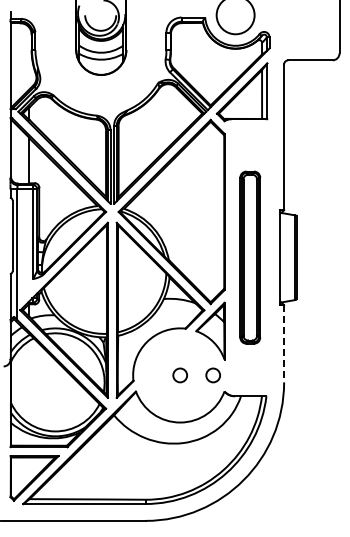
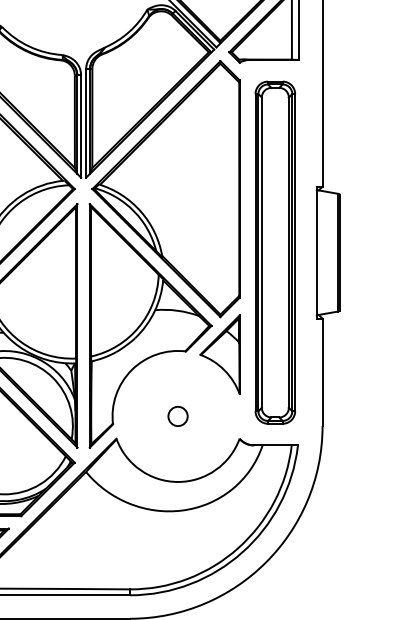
part: (250, 257) -> (275, 252), size x1.43
line: (284, 343) -> (323, 372), dashed -> solid
circle: (212, 375) -> (222, 416), removed

